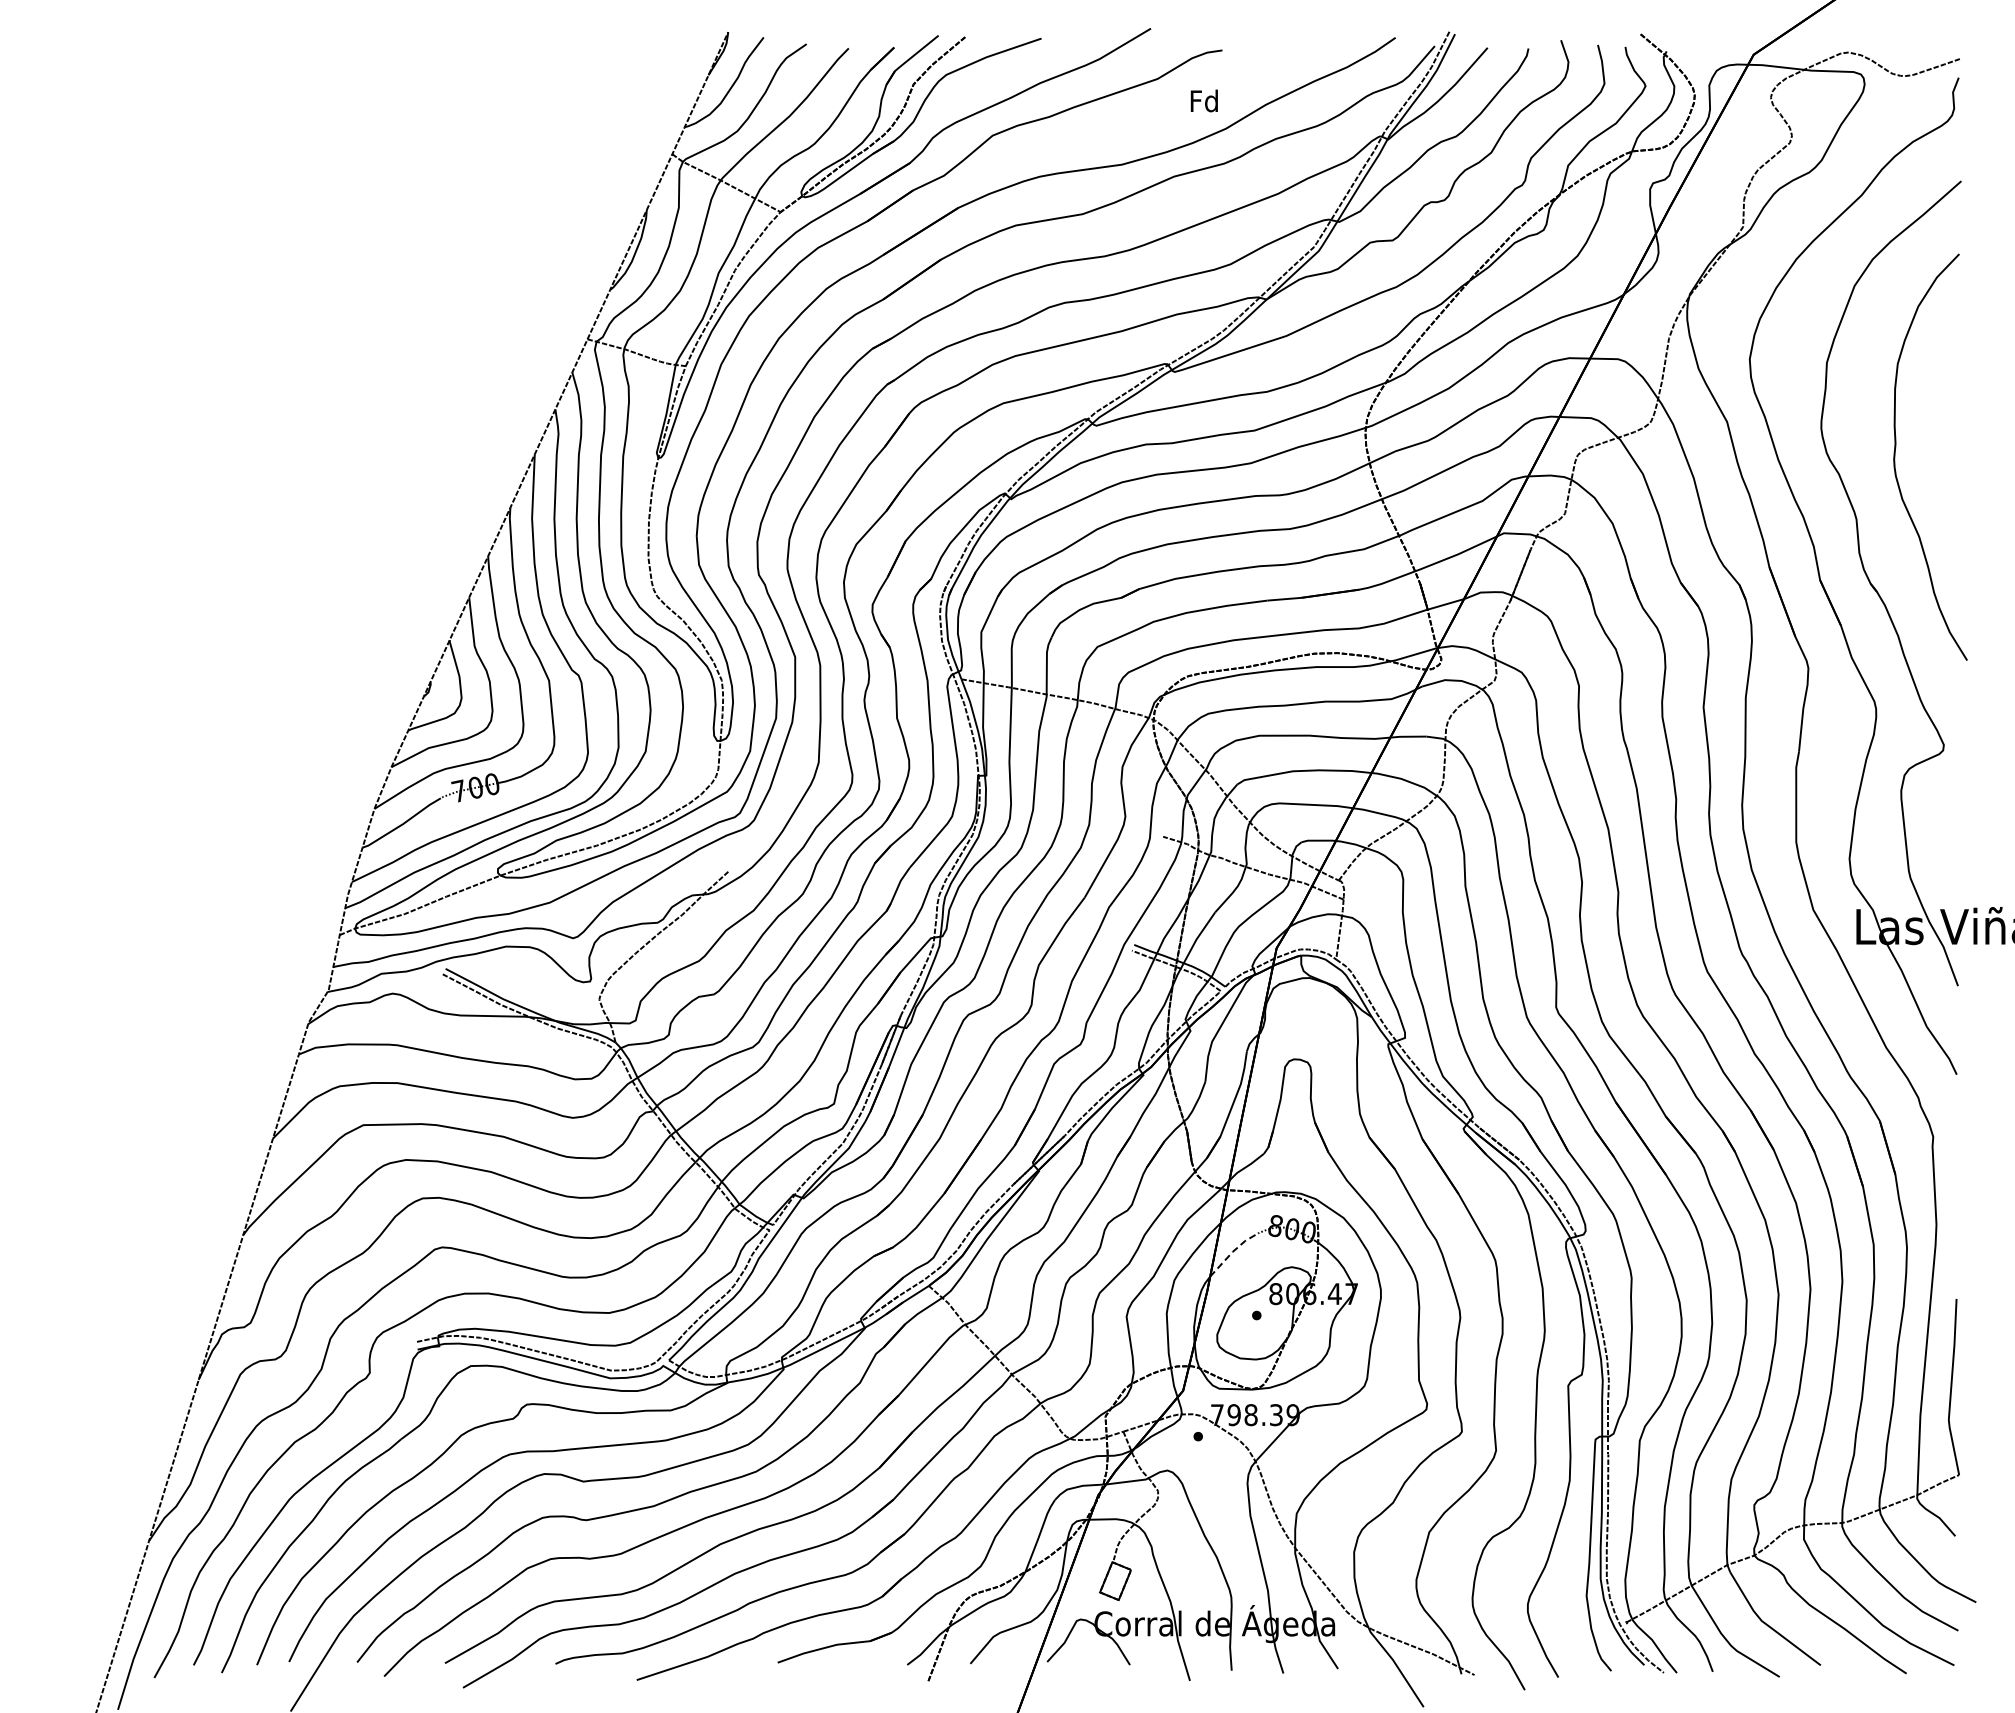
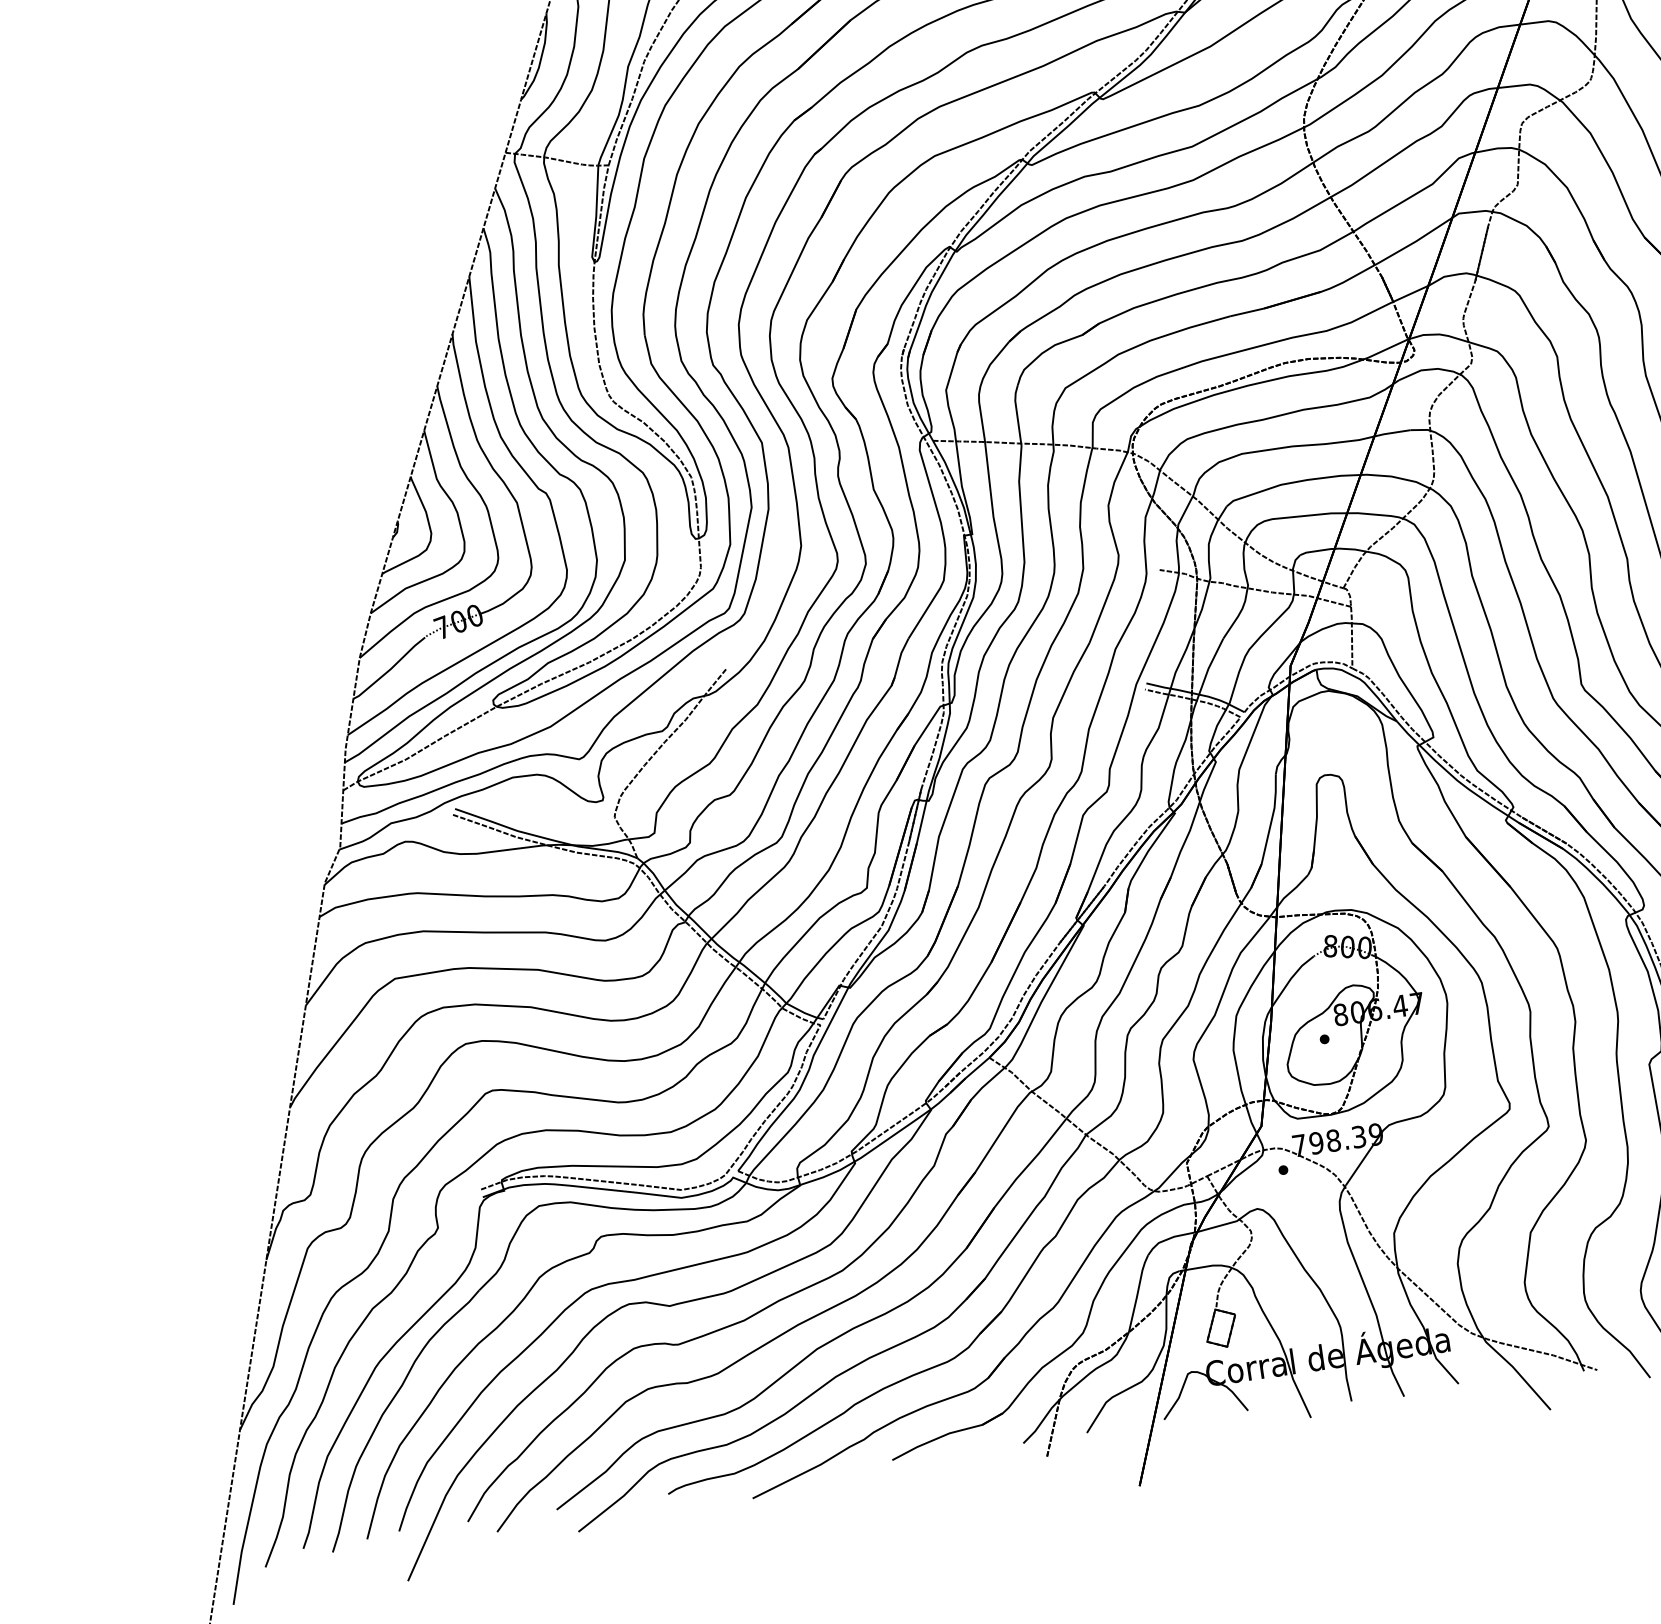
line: (1232, 1251) -> (1290, 978), dashed -> solid

